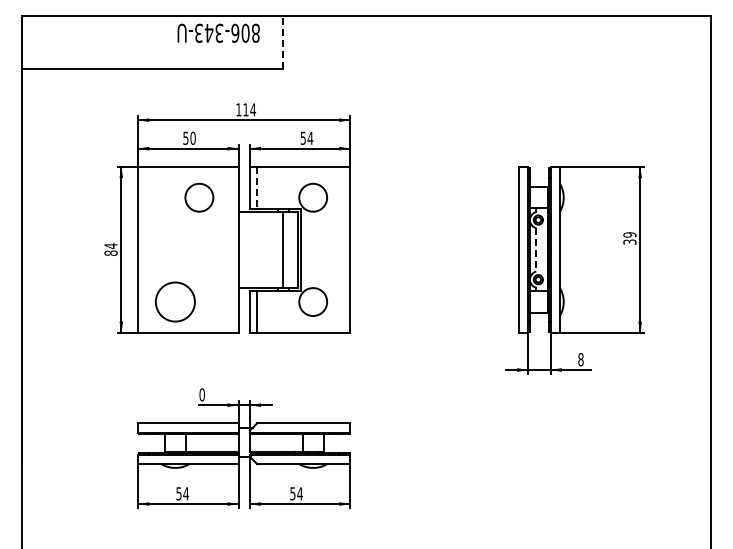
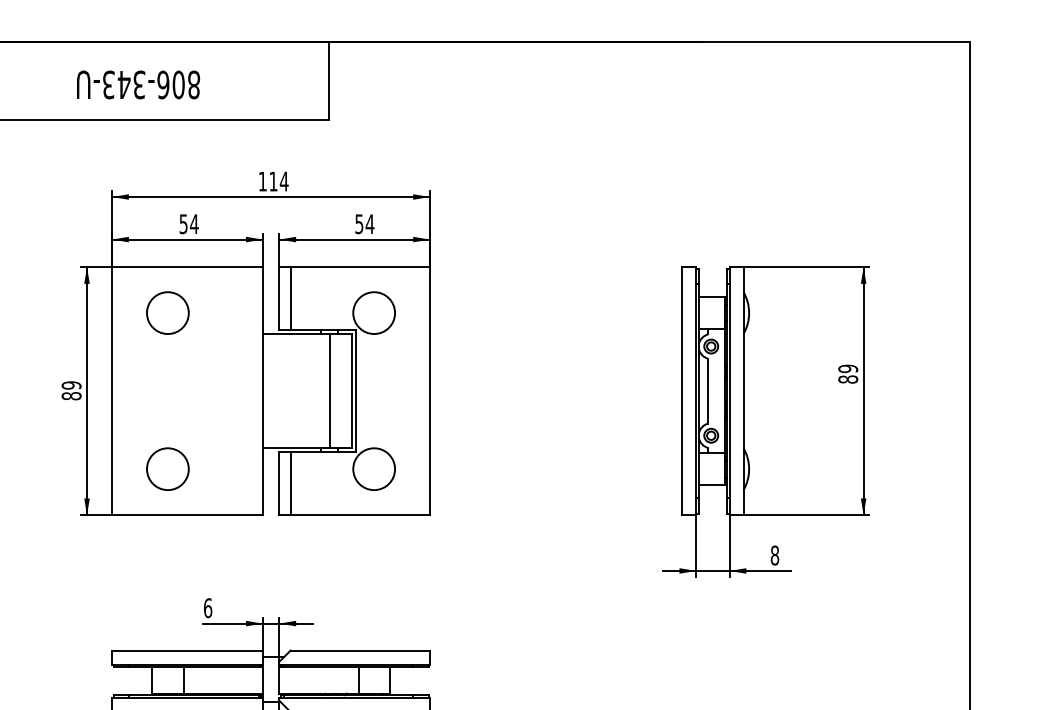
text: (218, 32) -> (138, 83), moved
line: (282, 42) -> (328, 80), dashed -> solid
text: (192, 137) -> (193, 222), 50 -> 54
line: (257, 187) -> (290, 297), dashed -> solid
circle: (199, 197) -> (168, 312), moved
text: (629, 241) -> (847, 378), 39 -> 89
text: (110, 246) -> (70, 386), 84 -> 89
line: (536, 249) -> (708, 390), dashed -> solid
circle: (175, 302) -> (168, 469), size x0.71
text: (201, 394) -> (206, 607), 0 -> 6

